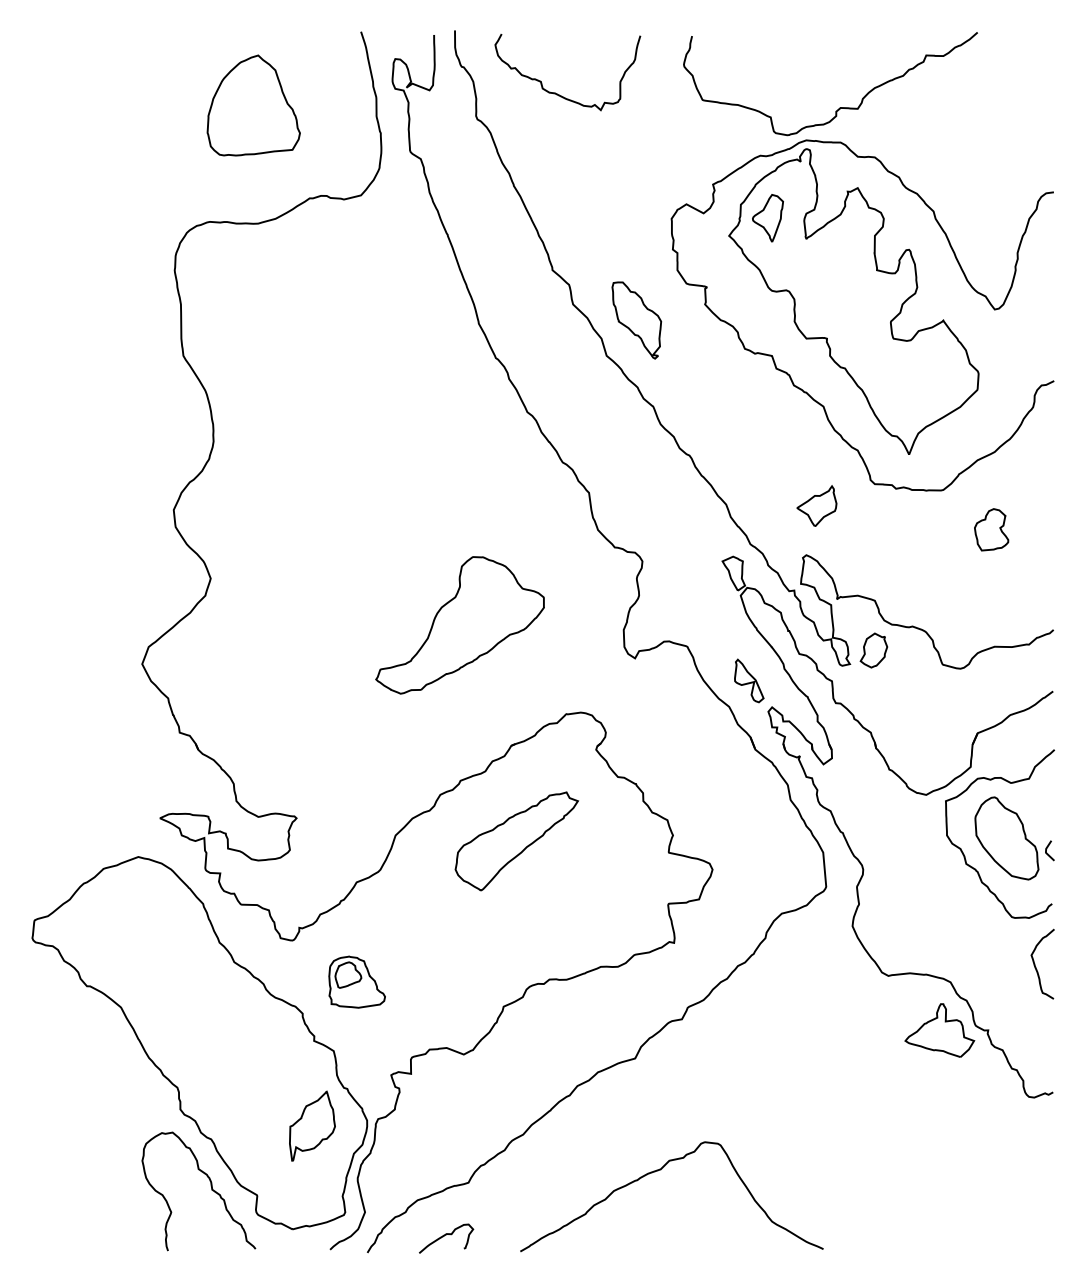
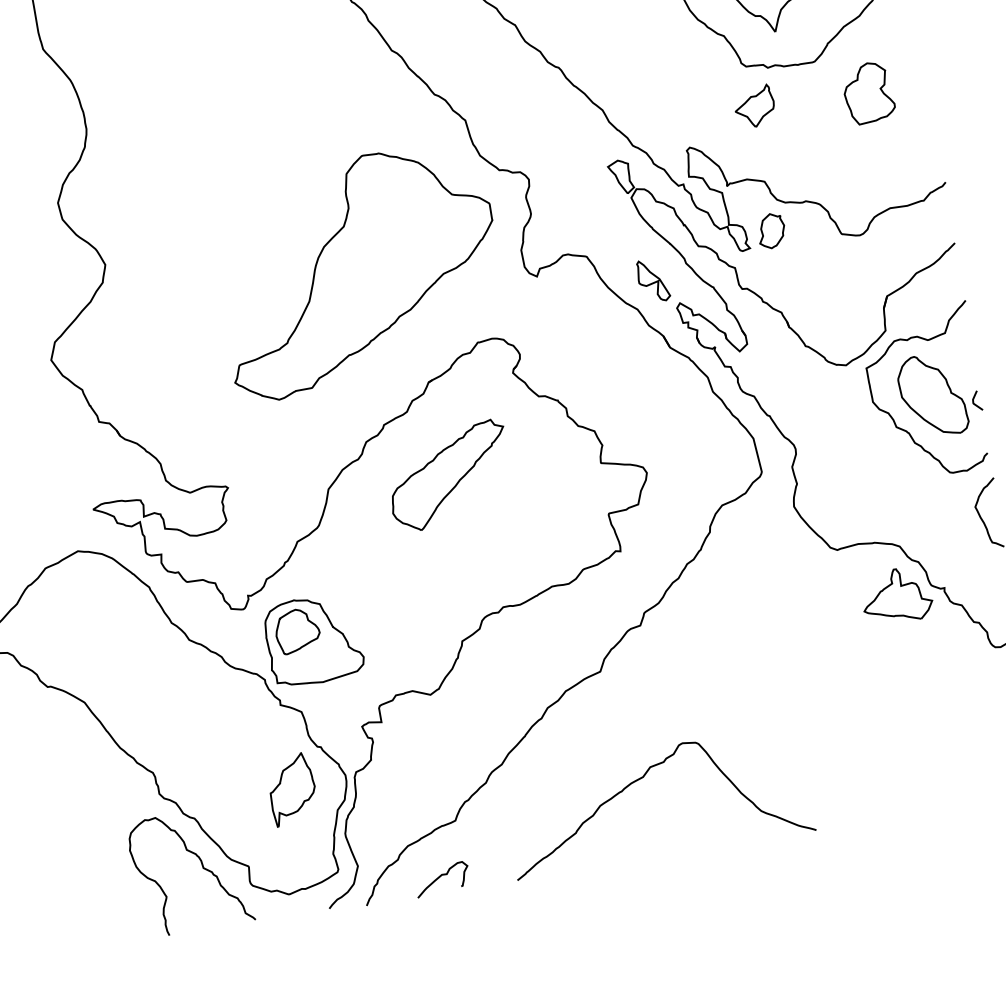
part: (816, 505) -> (754, 106), moved
part: (991, 529) -> (868, 92), size x1.43
part: (459, 625) -> (358, 271), size x1.67
part: (356, 981) -> (312, 639), size x1.67

